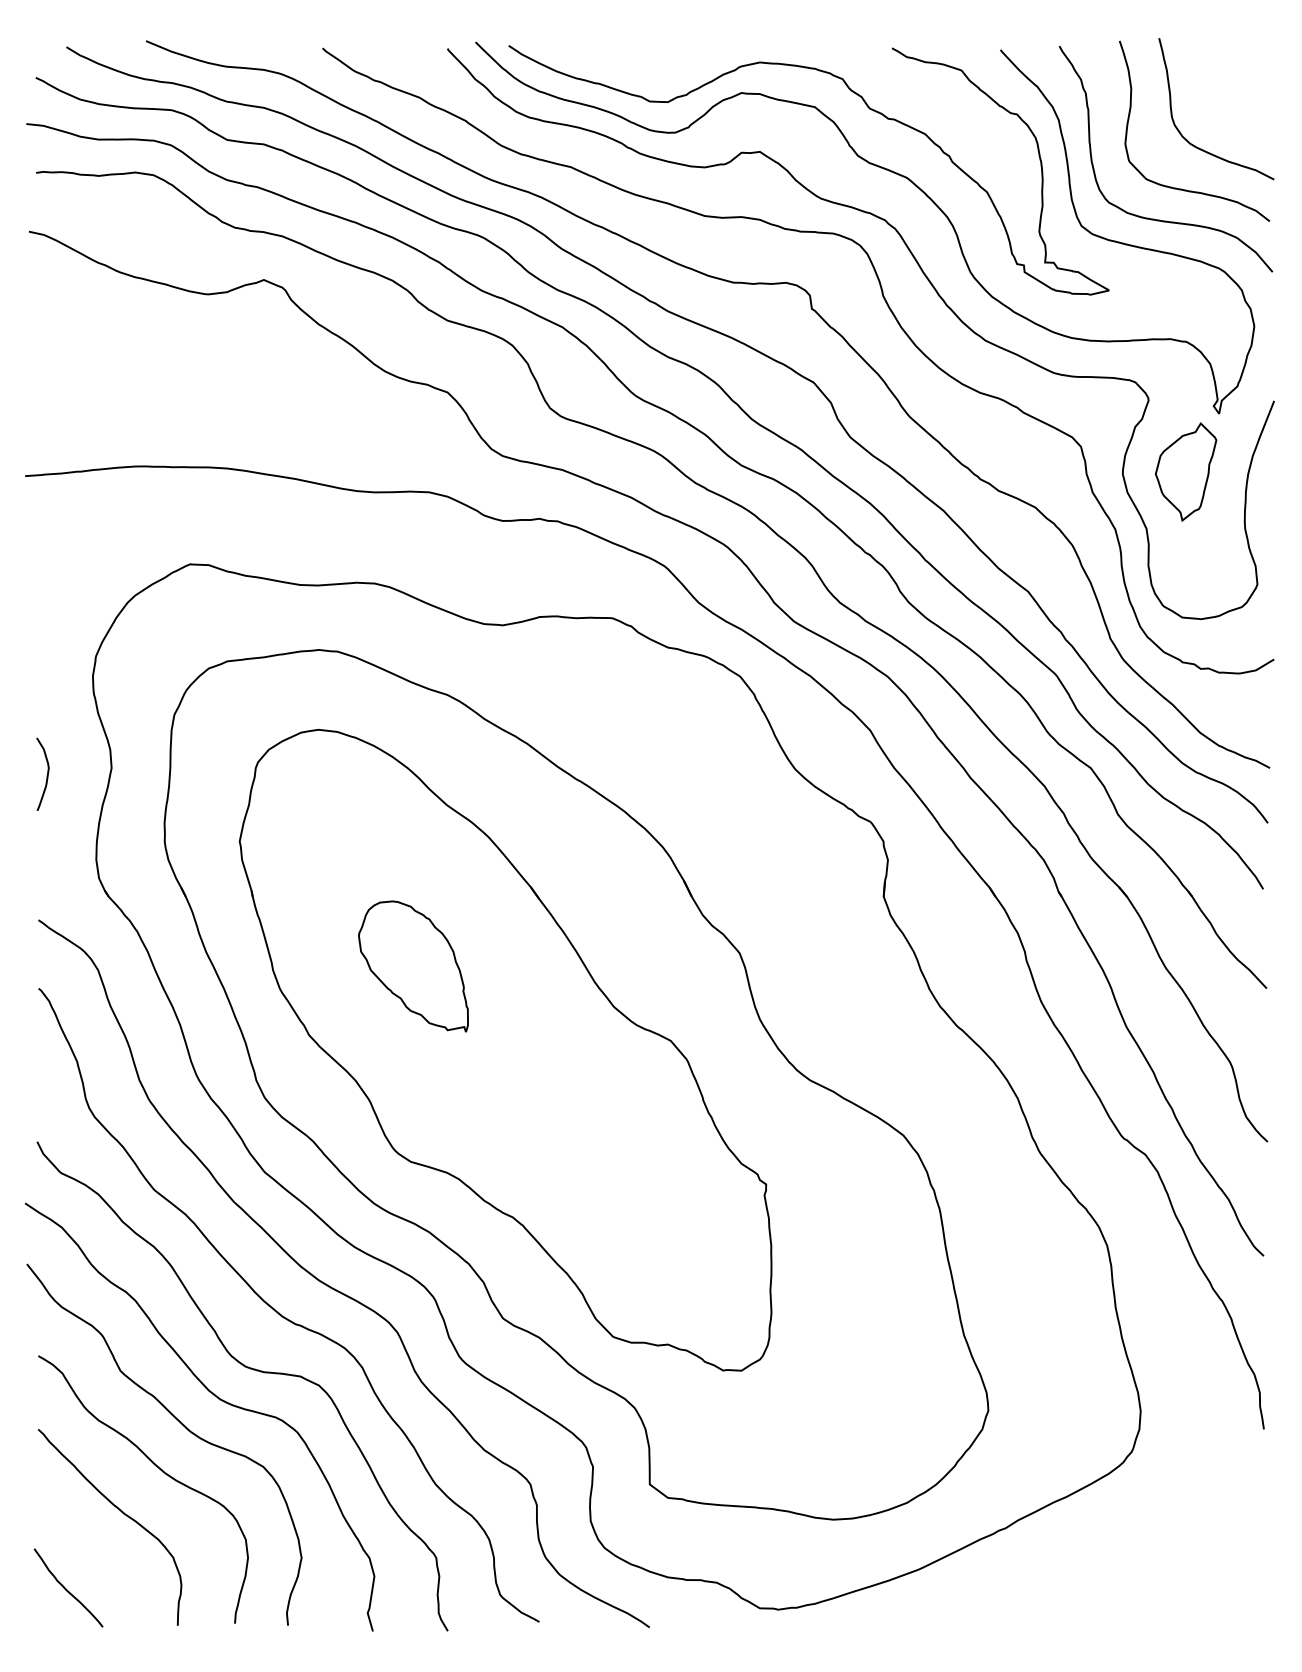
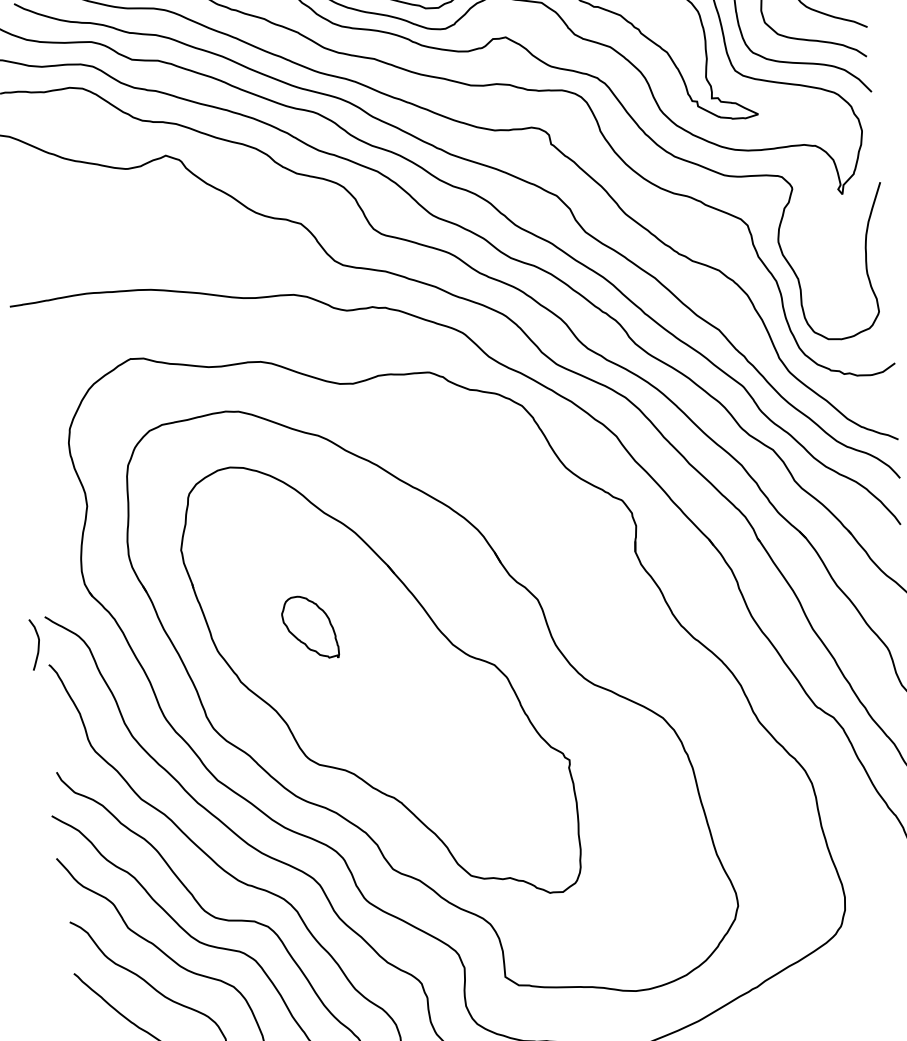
part: (1186, 471) -> (822, 236), removed
curve: (46, 775) -> (37, 645), moved
part: (413, 966) -> (310, 627), size x0.7

